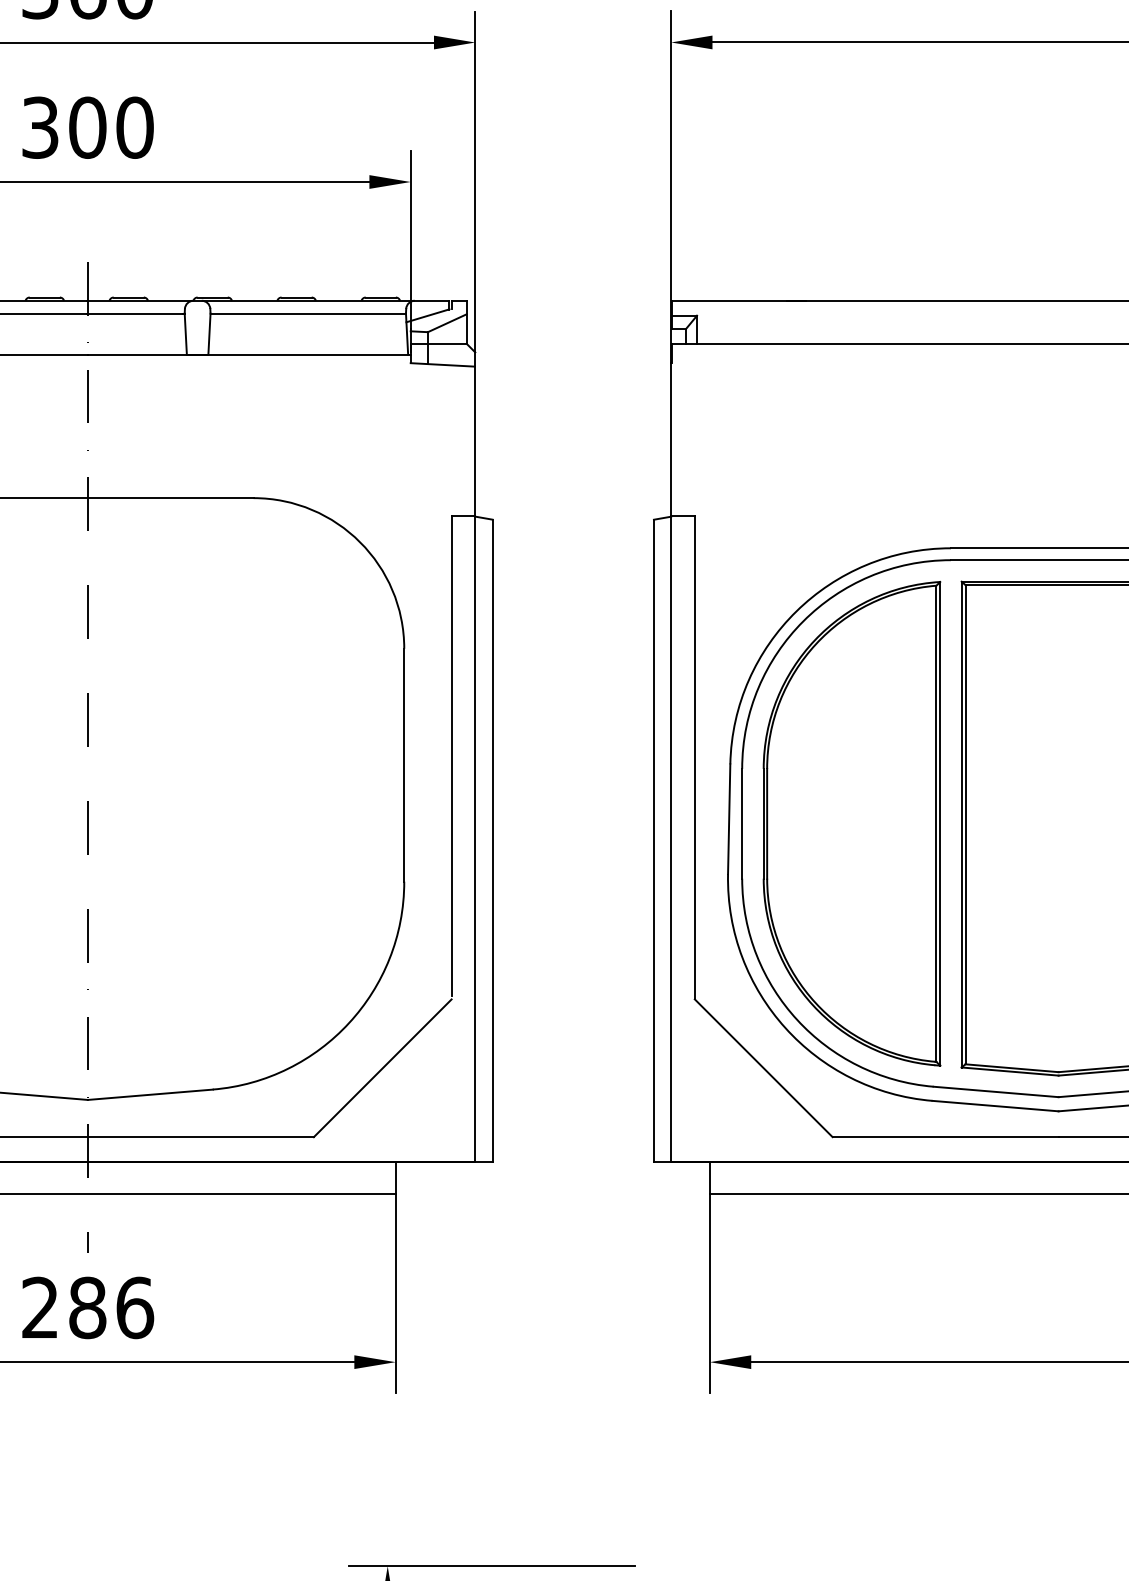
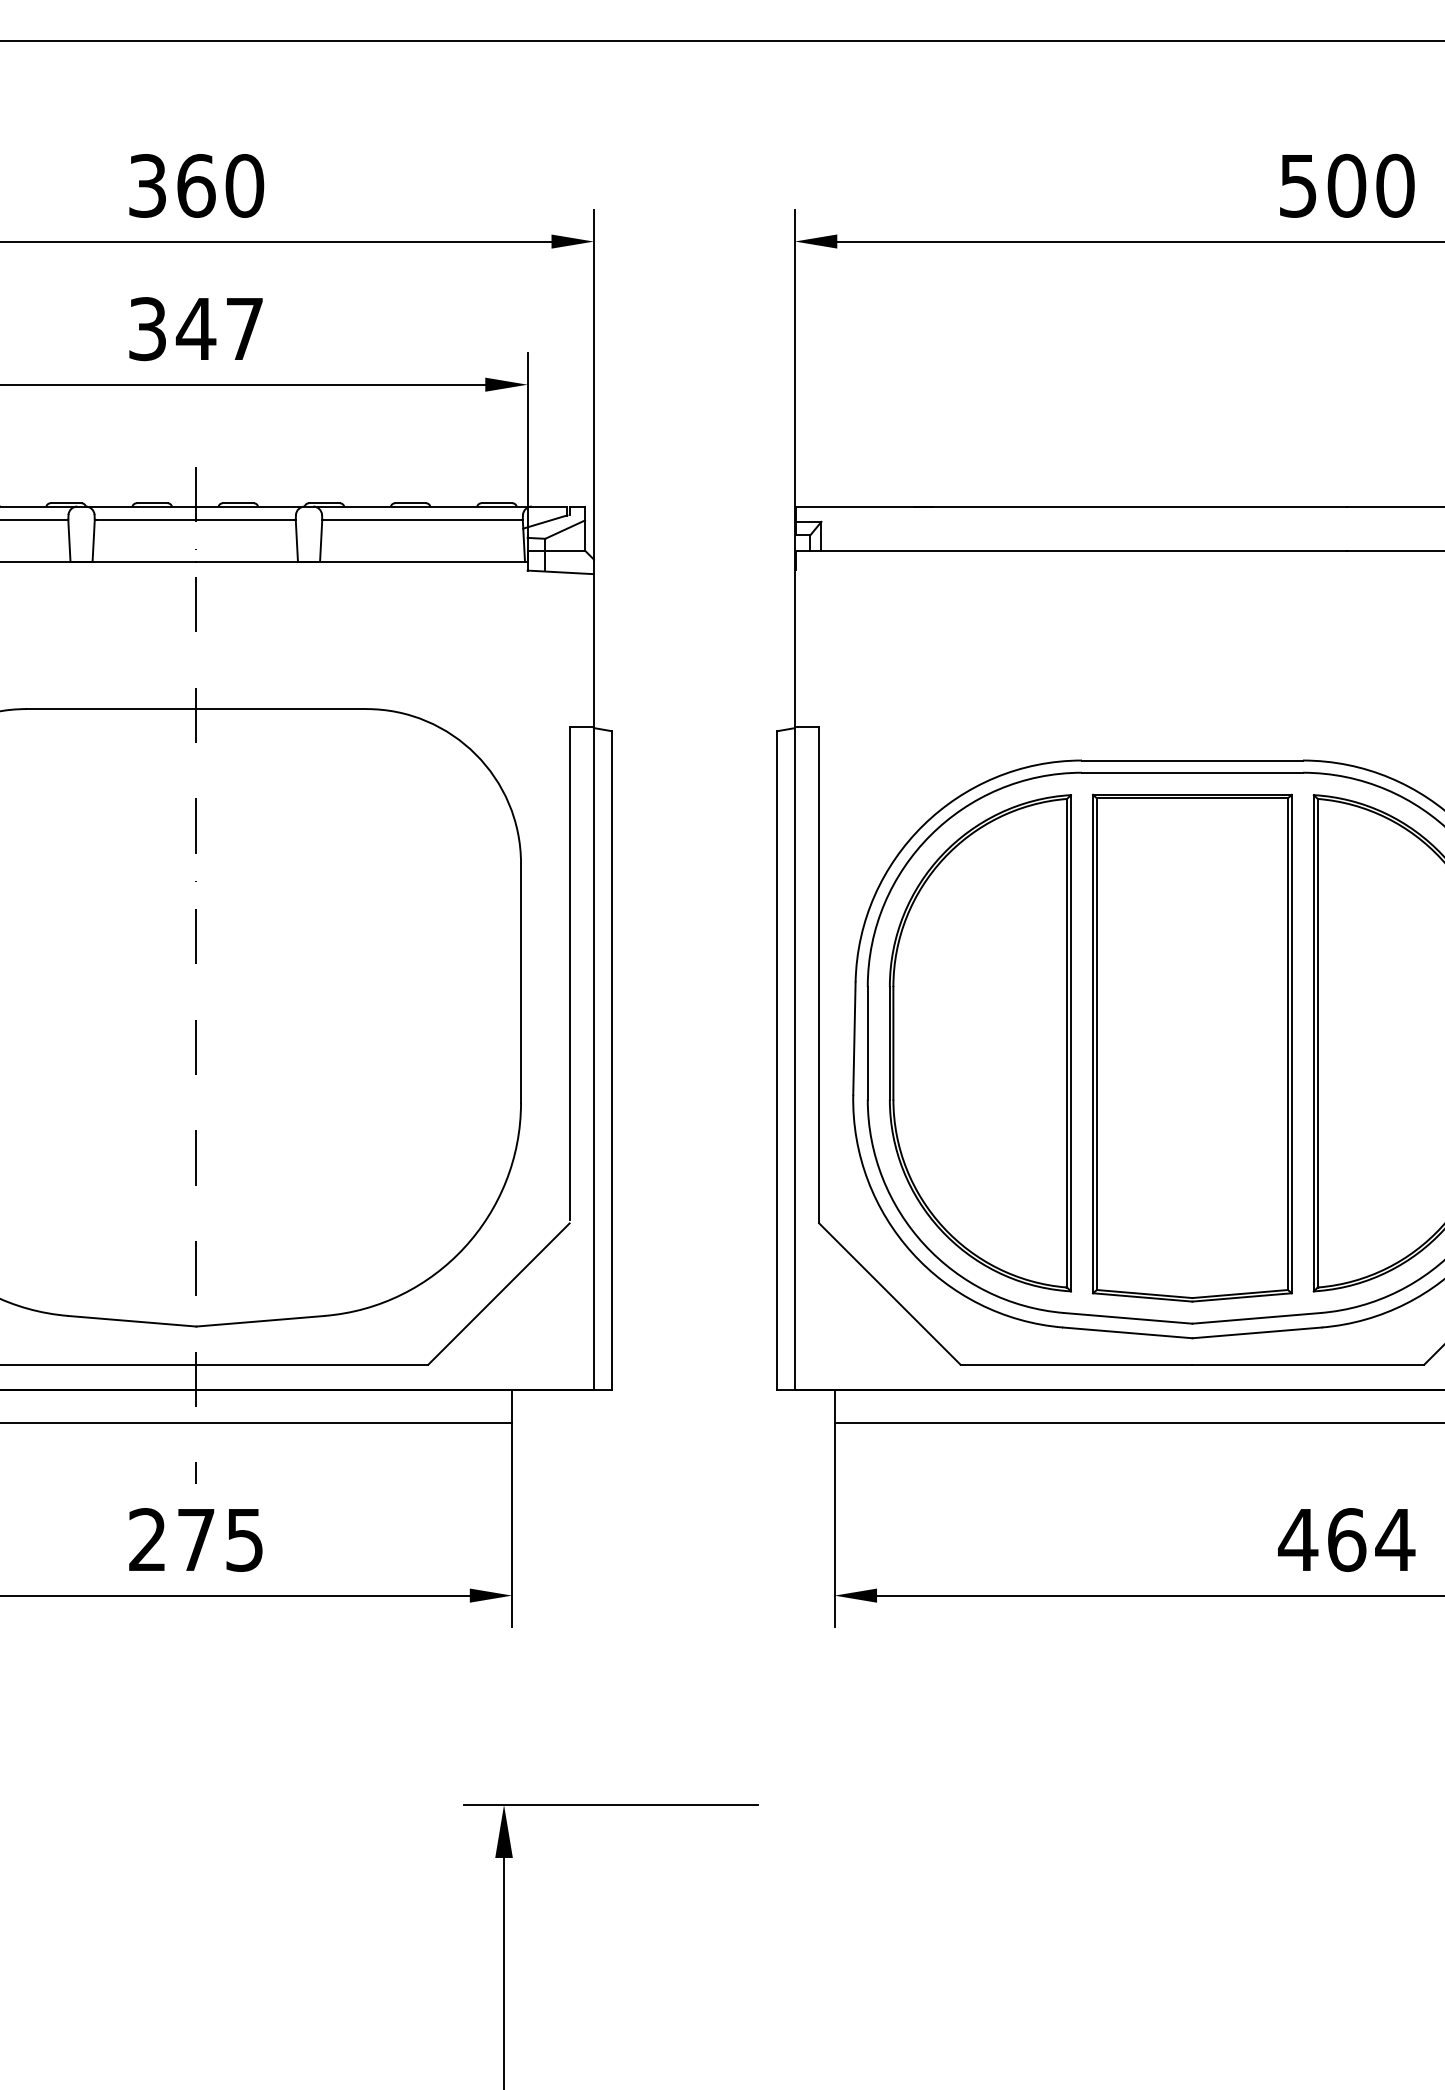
text: (110, 128) -> (219, 329), 300 -> 347
text: (111, 1307) -> (220, 1539), 286 -> 275

